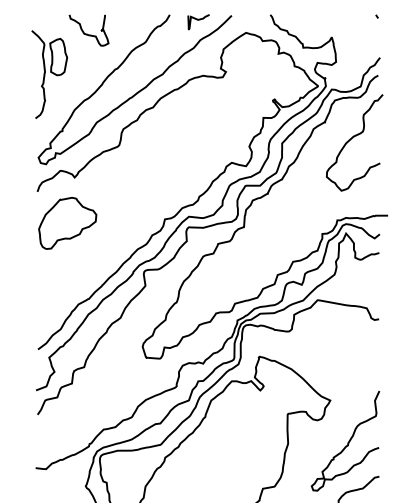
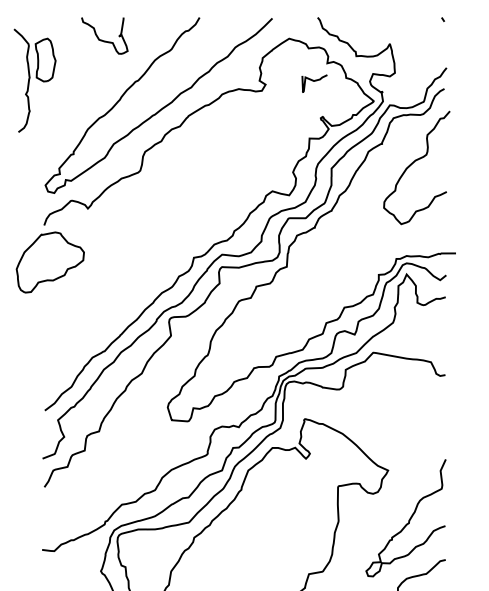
curve: (198, 20) -> (314, 81), moved
part: (49, 74) -> (34, 80), moved
part: (67, 223) -> (50, 262), moved

